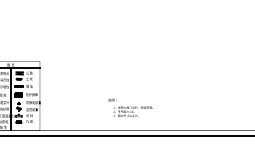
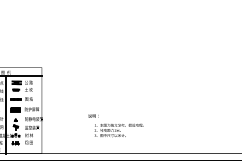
text: (130, 107) -> (115, 125), moved

